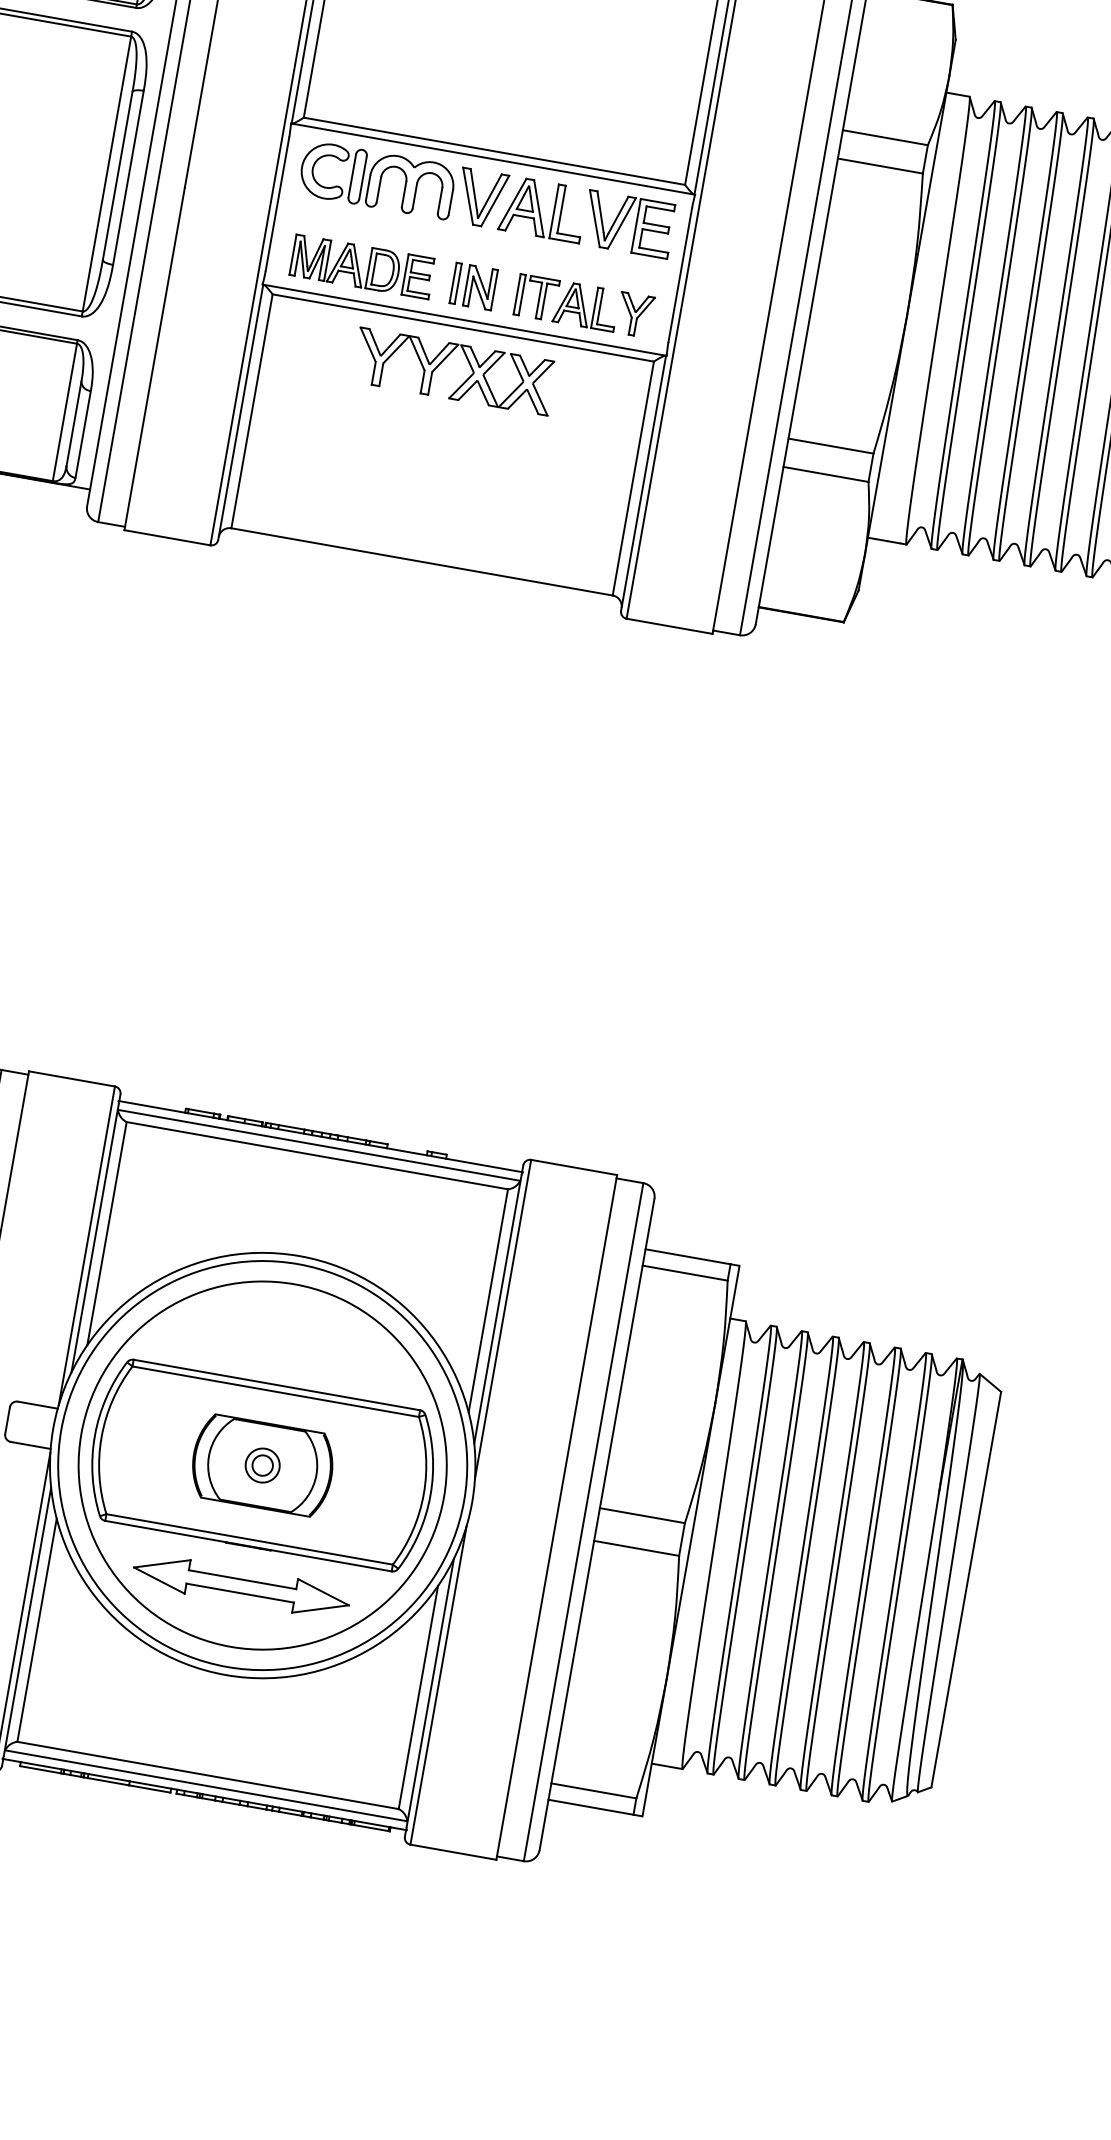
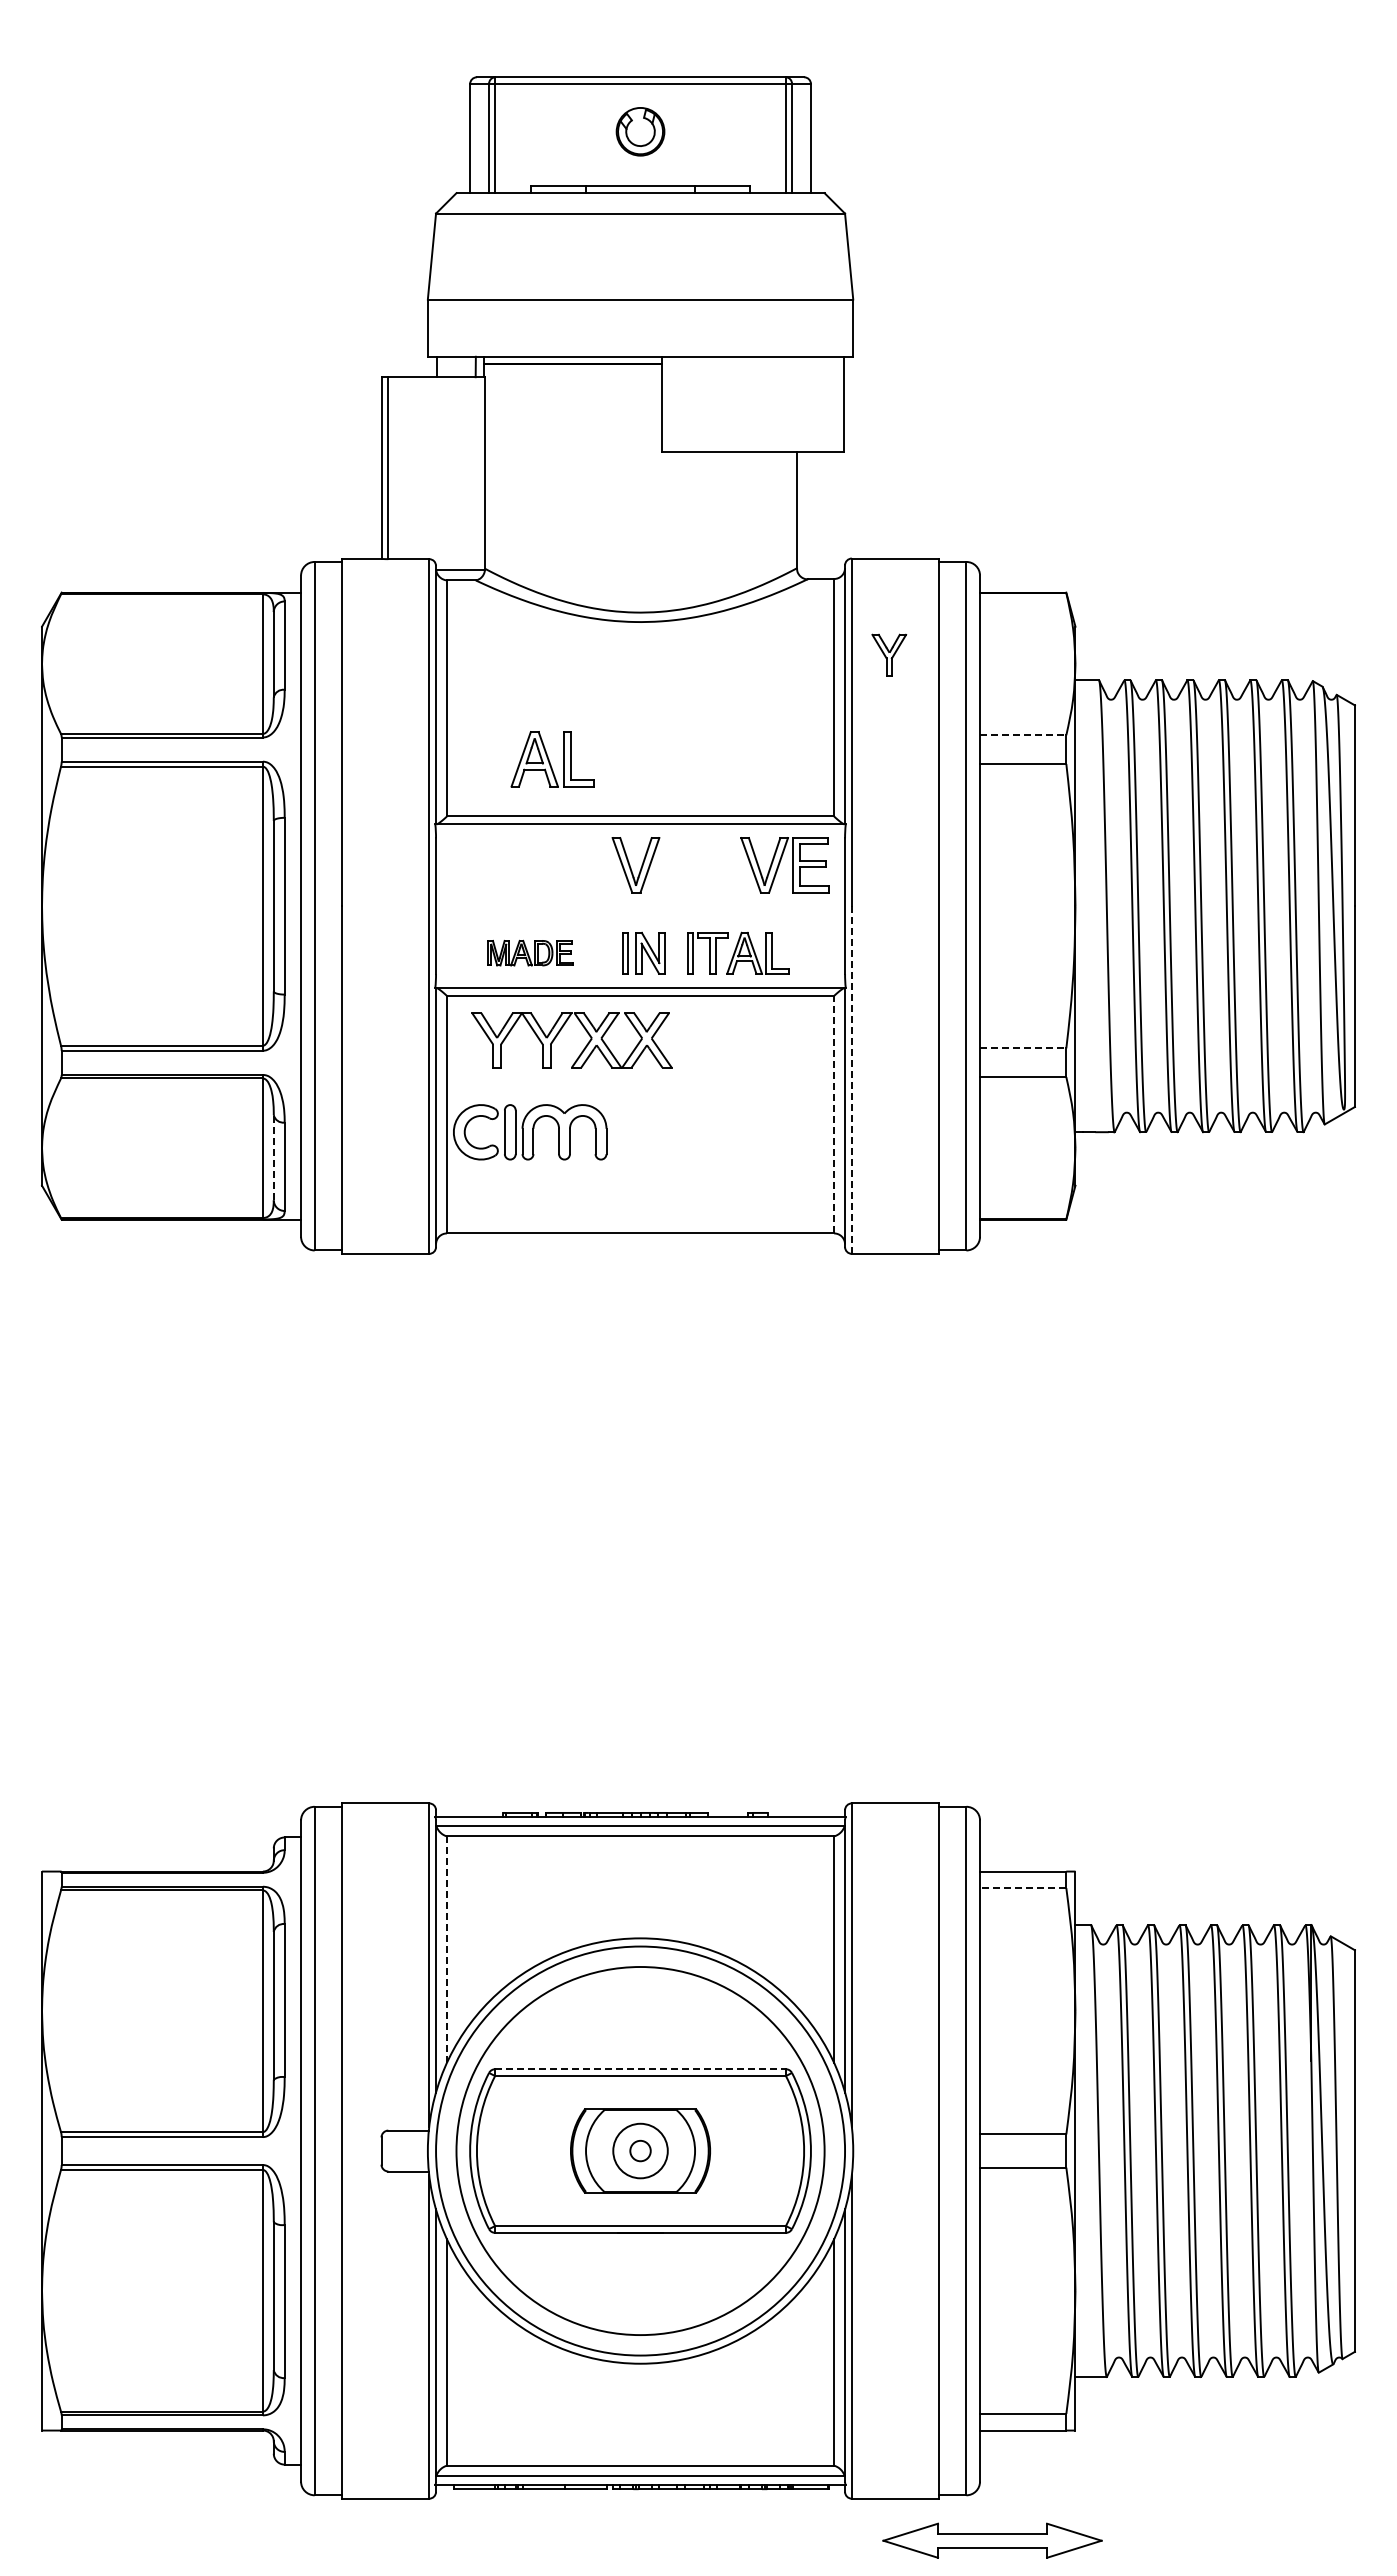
line: (885, 138) -> (1023, 735), solid -> dashed
part: (377, 180) -> (530, 1132), moved
part: (543, 209) -> (552, 759), moved
part: (362, 266) -> (530, 952), size x0.6
part: (635, 314) -> (889, 654), moved
part: (442, 362) -> (559, 1033), moved
line: (73, 423) -> (273, 1157), solid -> dashed
line: (831, 446) -> (1023, 1048), solid -> dashed
line: (656, 447) -> (851, 1080), solid -> dashed
line: (633, 478) -> (834, 1114), solid -> dashed
line: (106, 1234) -> (446, 1950), solid -> dashed
line: (684, 1273) -> (1022, 1888), solid -> dashed
line: (277, 1385) -> (641, 2069), solid -> dashed
circle: (262, 1466) -> (640, 2151), size x1.6
part: (241, 1586) -> (992, 2540), moved

